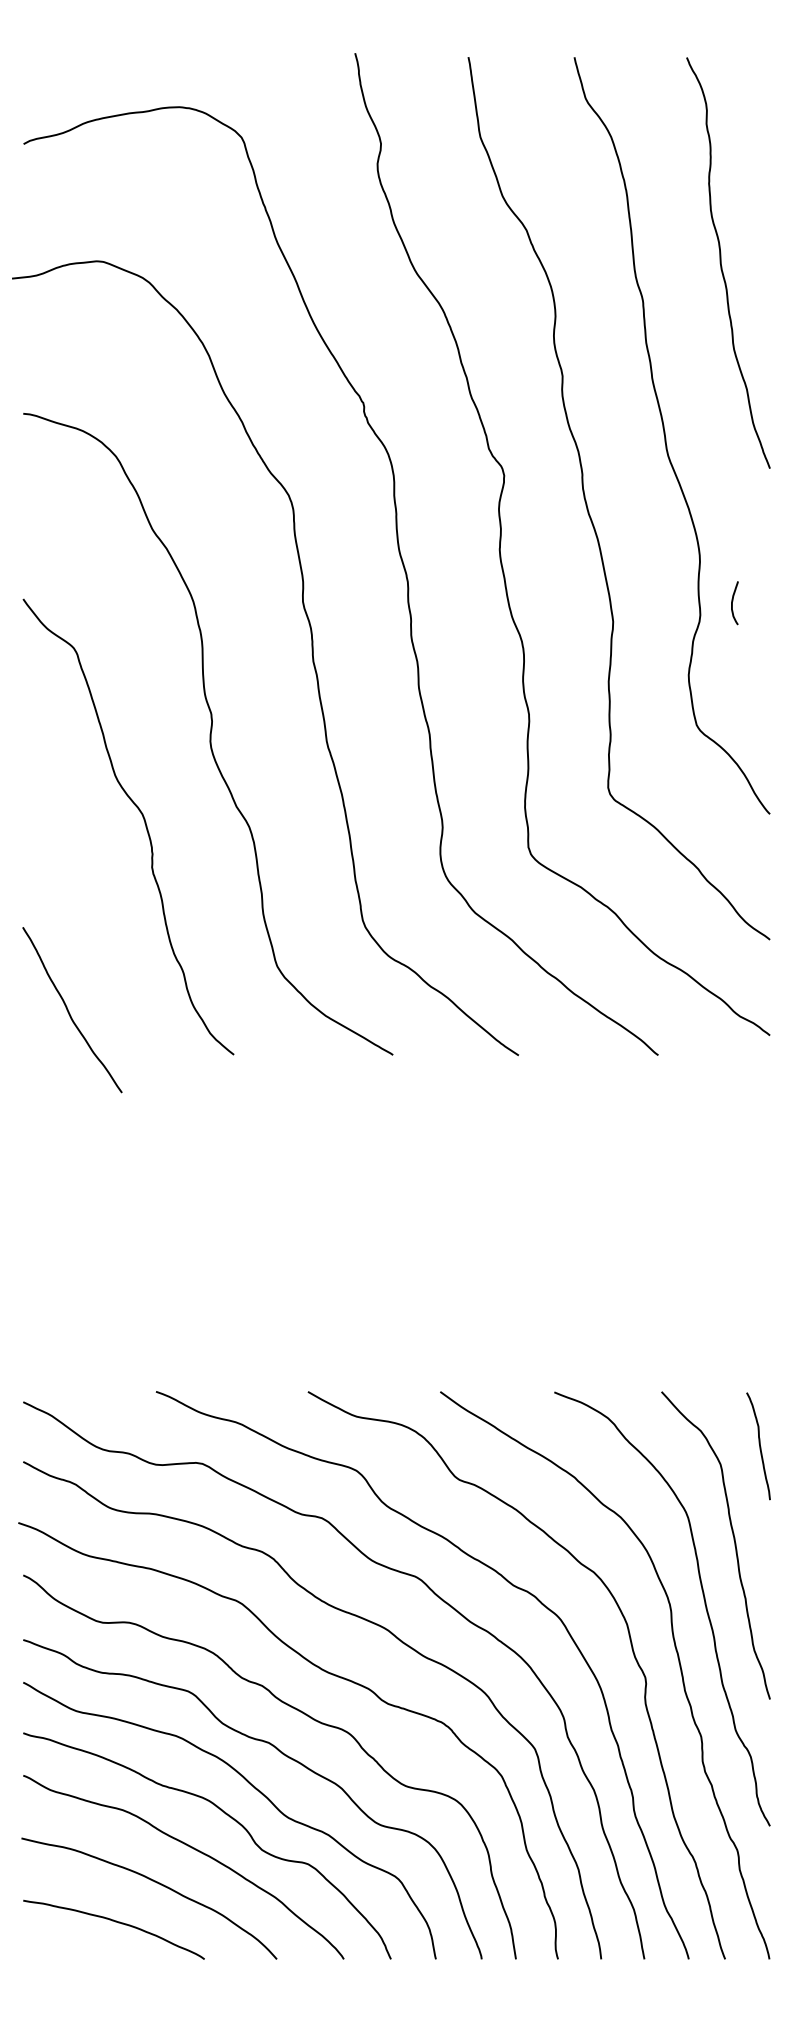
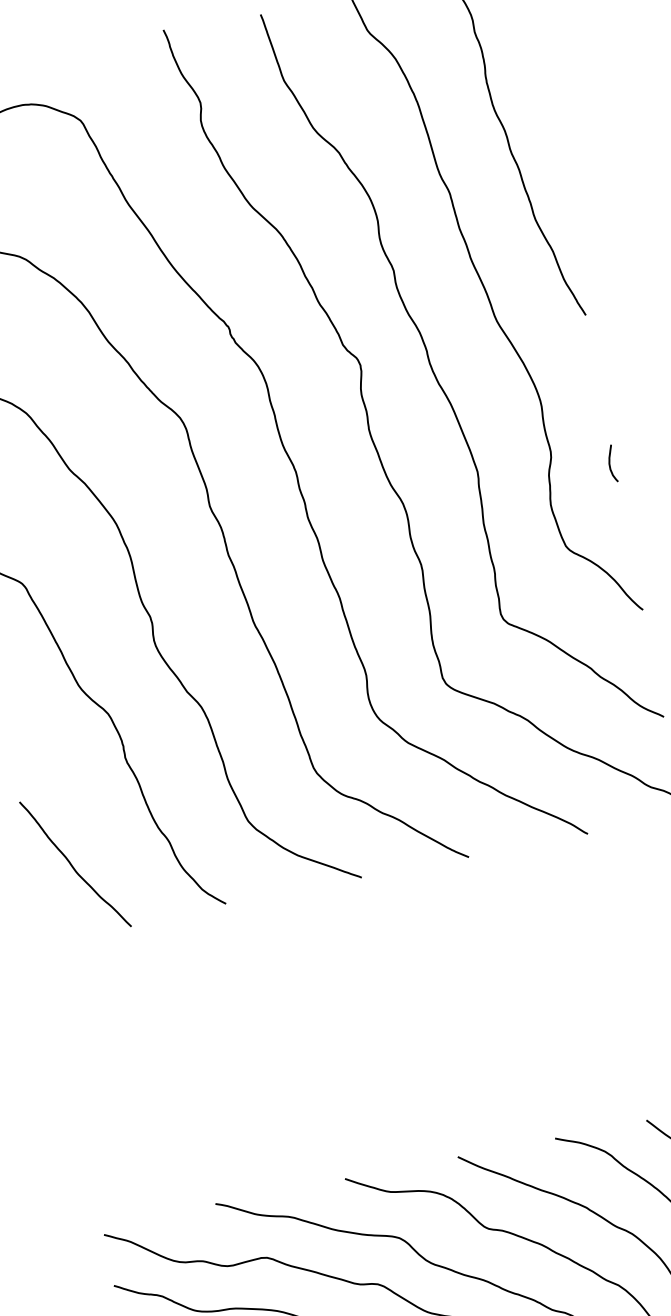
curve: (732, 603) -> (609, 464), moved
curve: (69, 1011) -> (73, 866), moved

